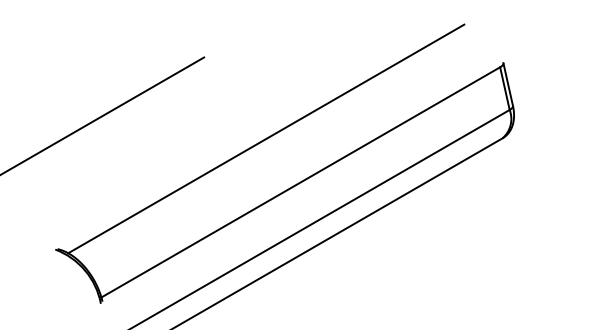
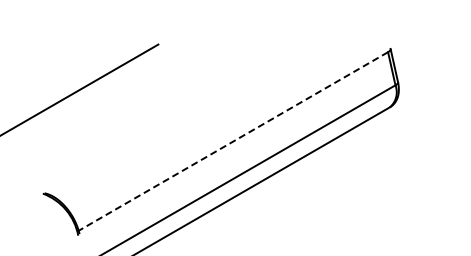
line: (266, 138) -> (206, 107), removed
line: (300, 182) -> (233, 141), solid -> dashed

